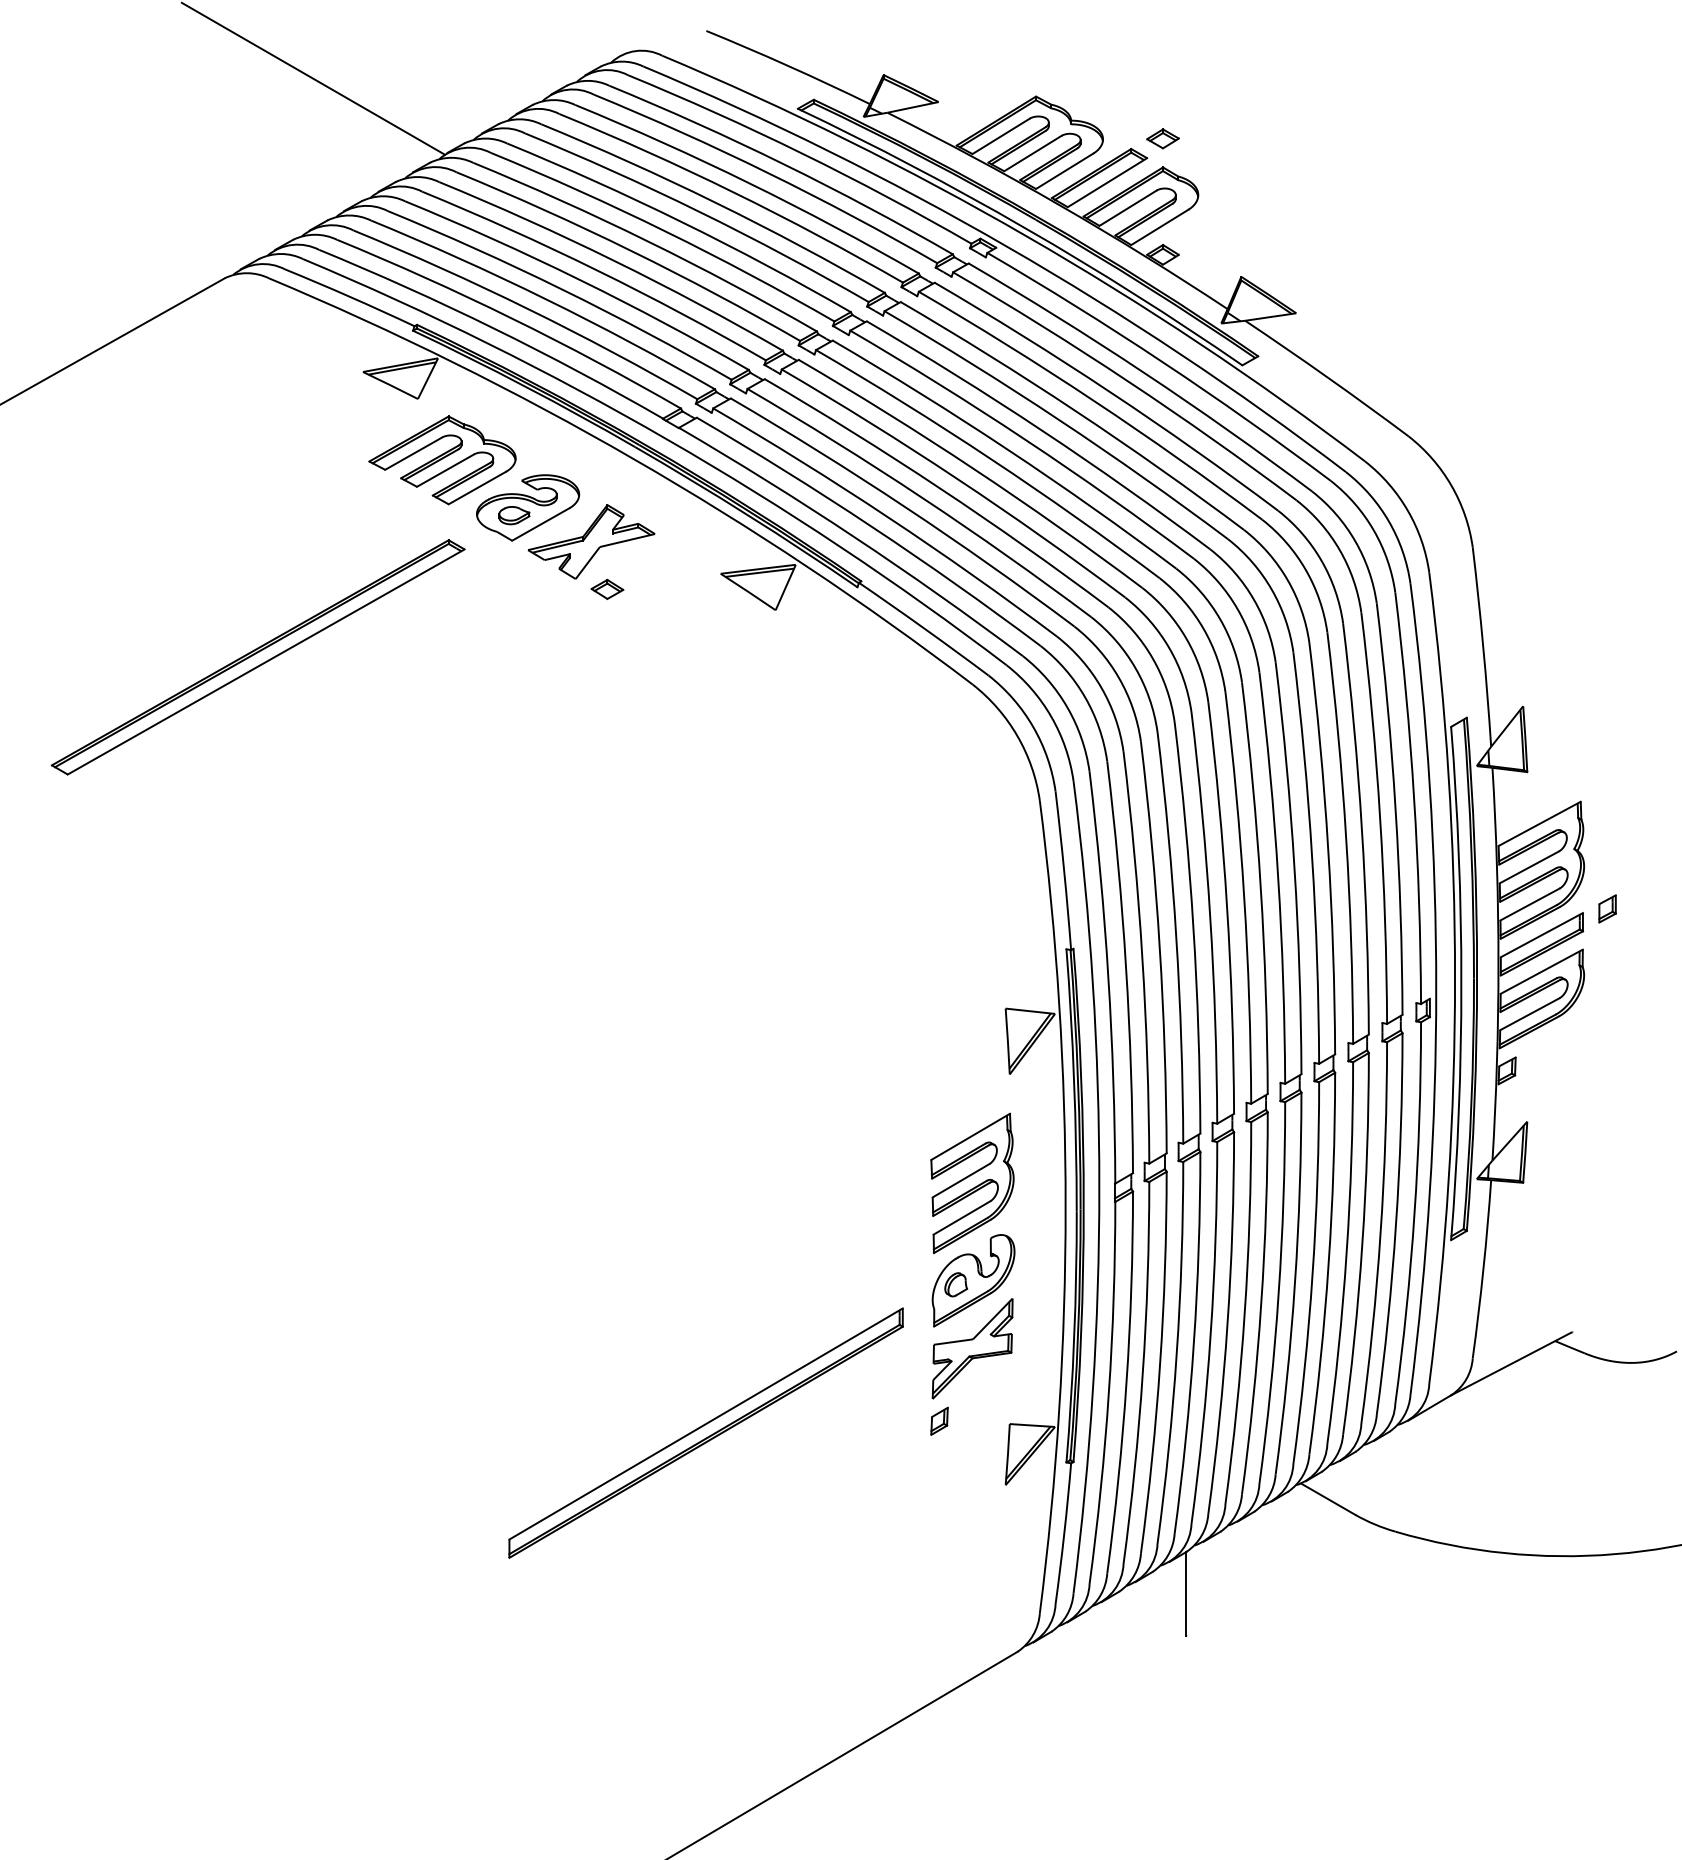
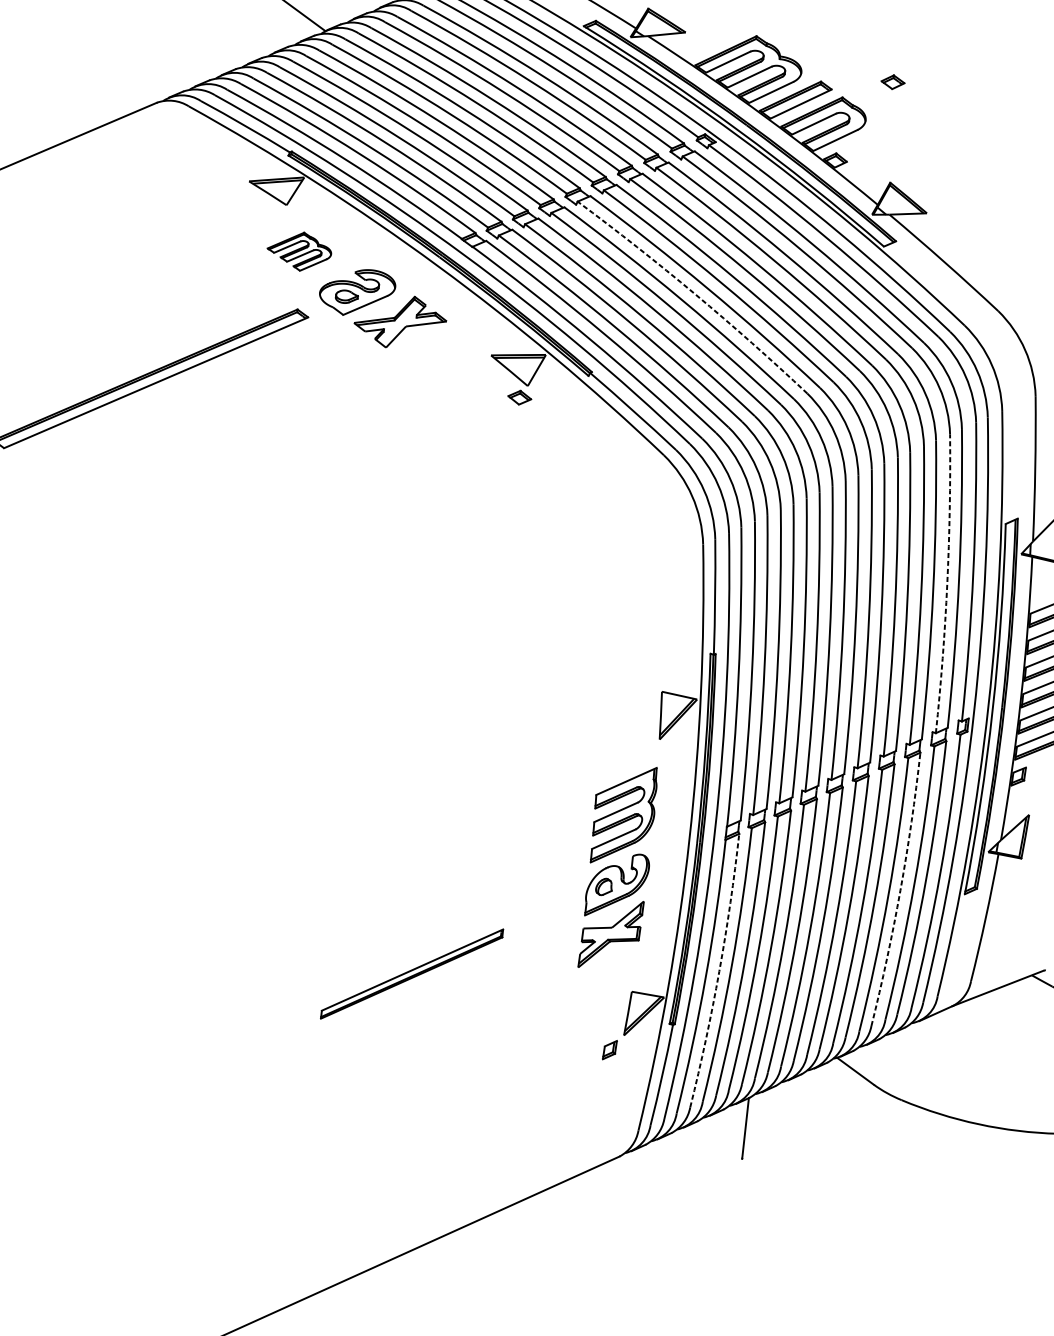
part: (1162, 138) -> (892, 81), moved
arc: (991, 459) -> (695, 294), solid -> dashed
part: (442, 460) -> (299, 251), size x0.6
part: (607, 588) -> (519, 397), moved
arc: (1380, 817) -> (947, 583), solid -> dashed
arc: (1362, 1244) -> (900, 890), solid -> dashed
arc: (1126, 1383) -> (719, 971), solid -> dashed
part: (939, 1420) -> (609, 1049), moved
part: (705, 1432) -> (411, 973), size x0.6

